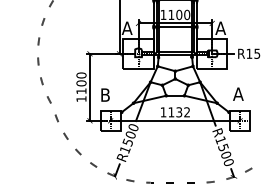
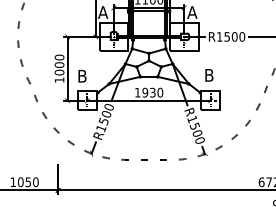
text: (81, 91) -> (59, 72), 1100 -> 1000
text: (238, 94) -> (209, 75), A -> B
text: (178, 112) -> (152, 92), 1132 -> 1930

